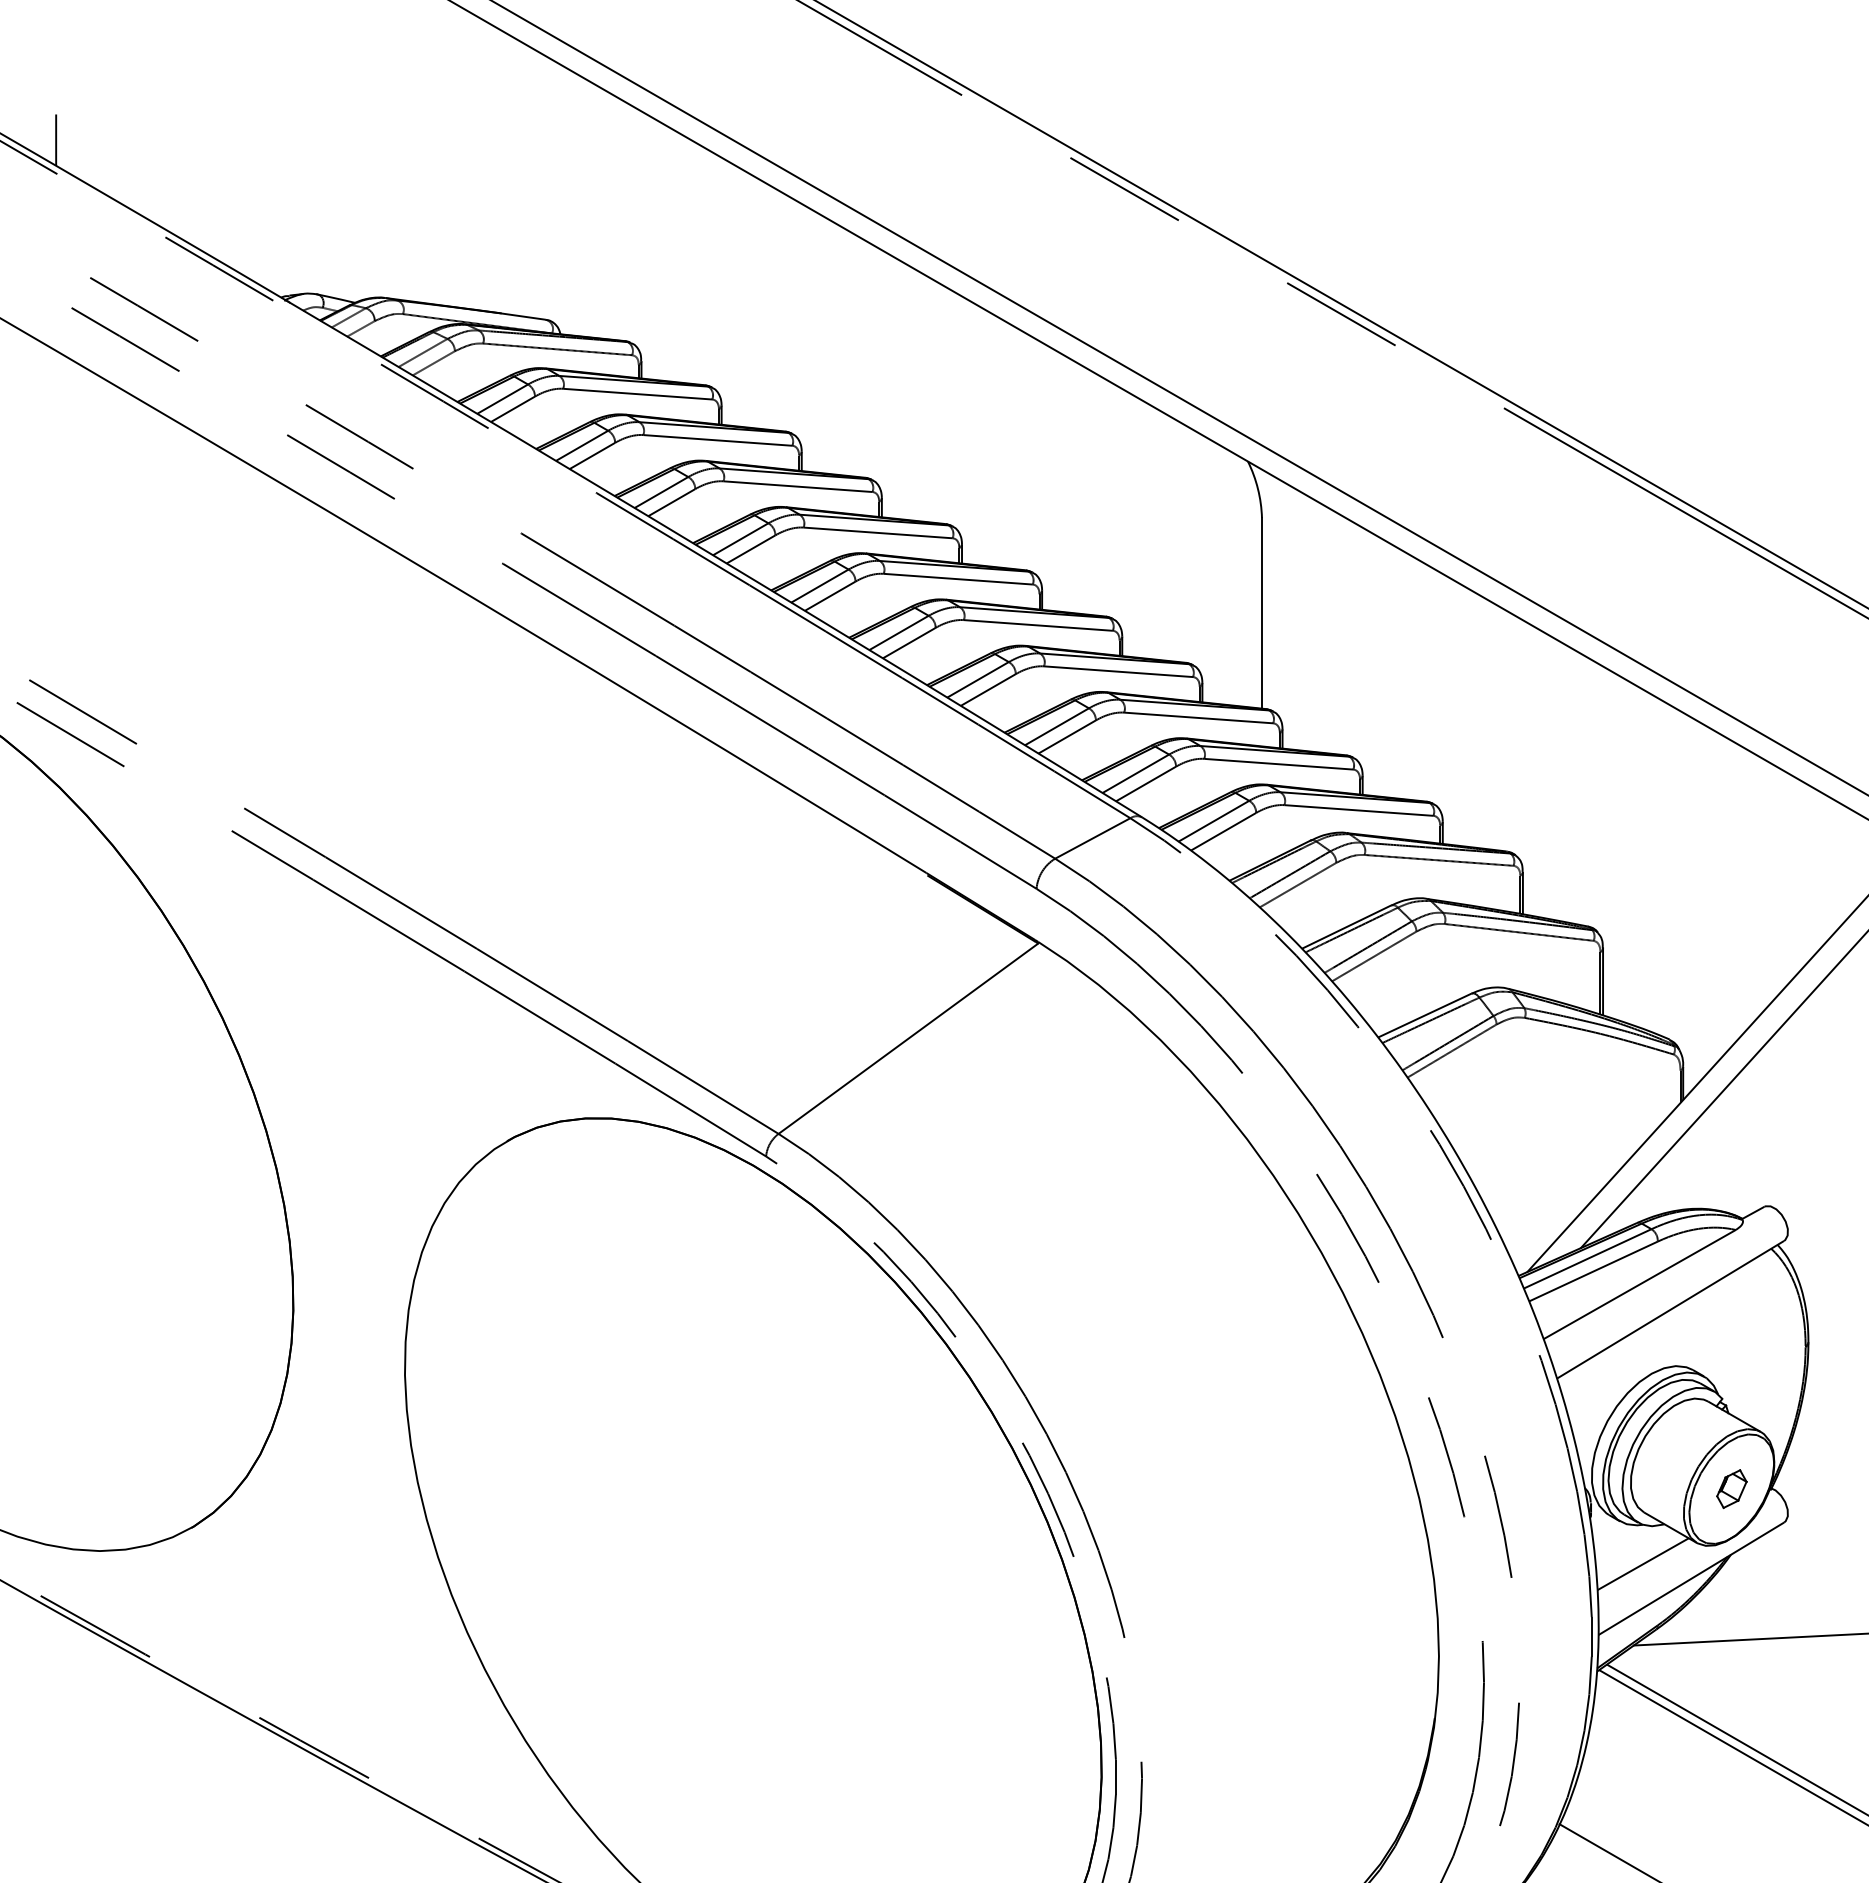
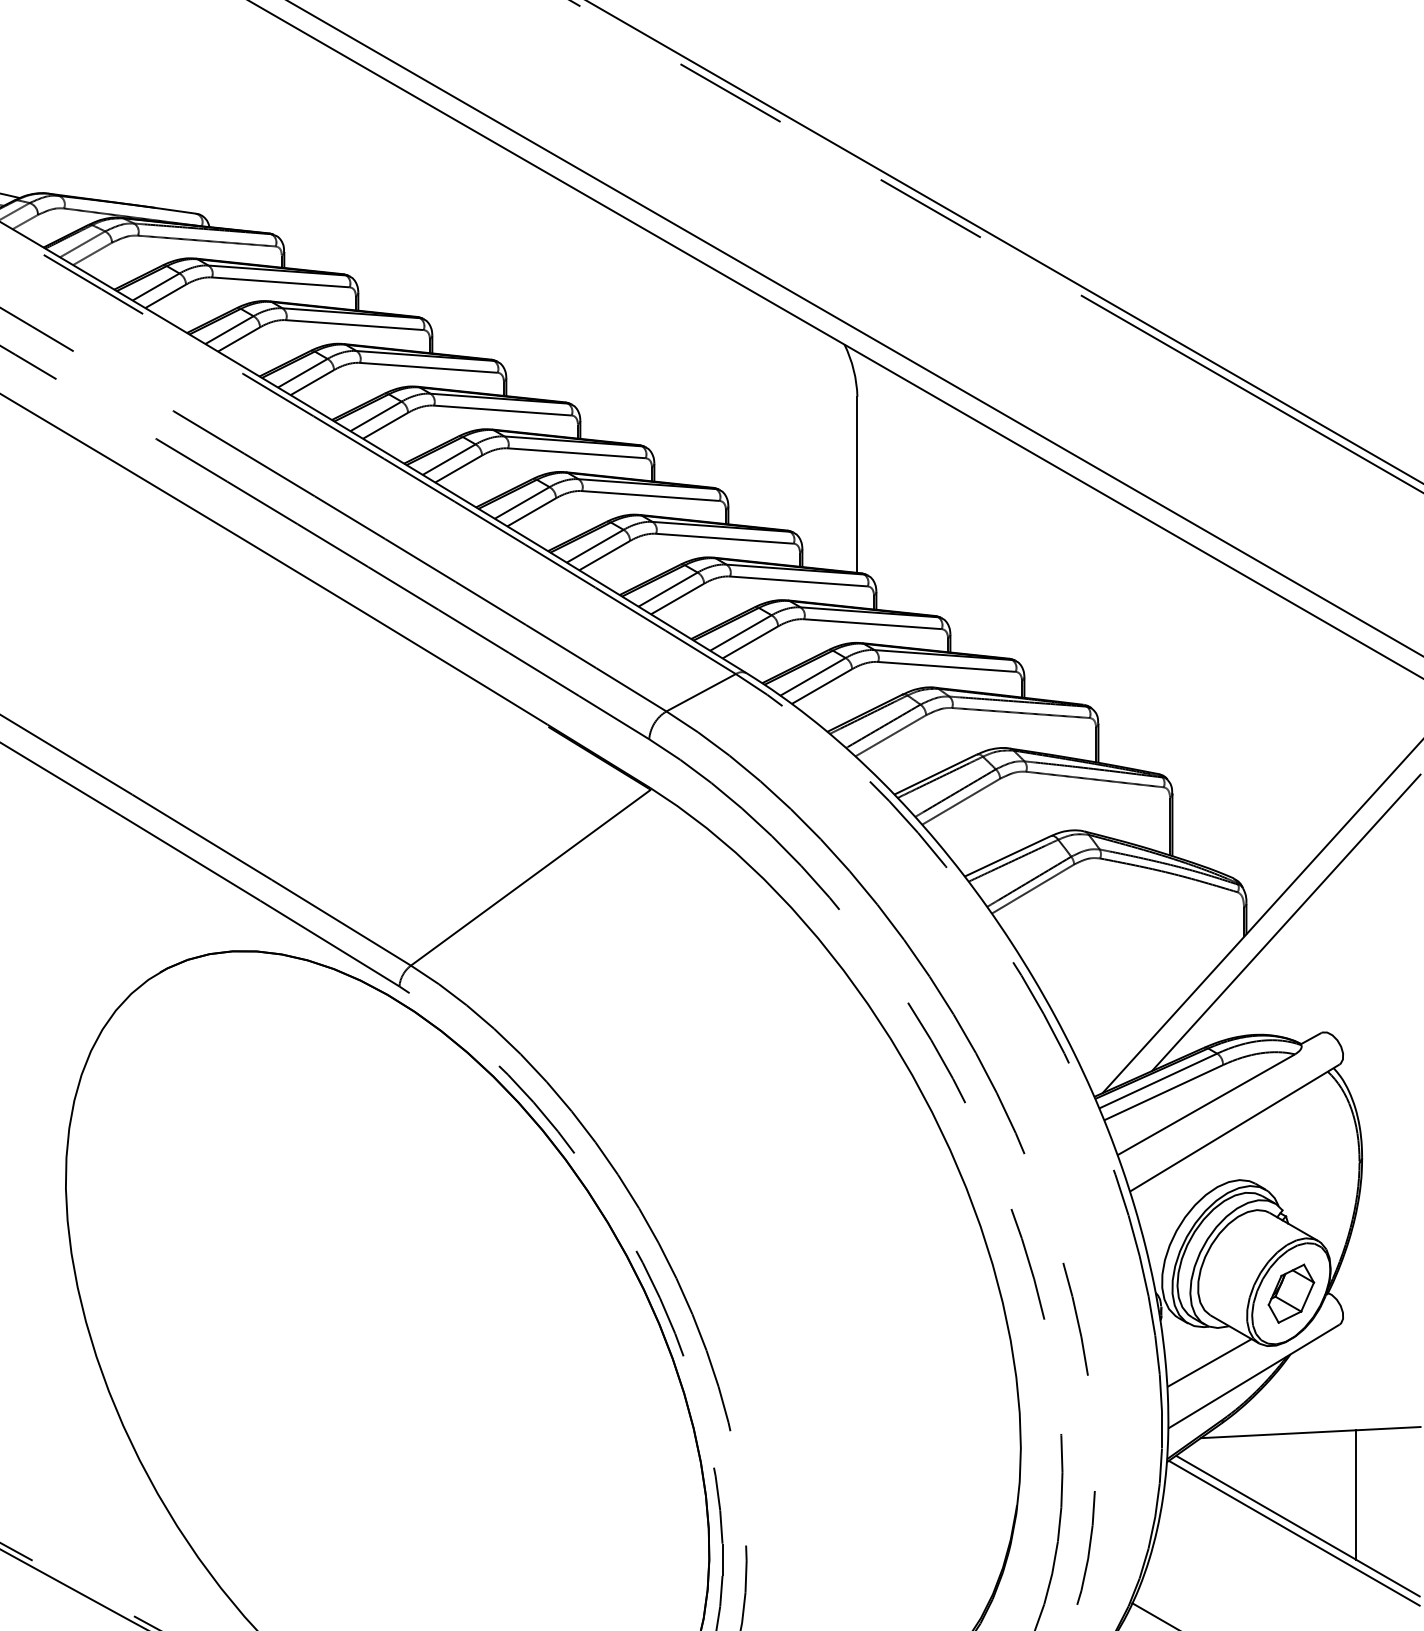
part: (1731, 1488) -> (1291, 1293), size x1.67
line: (1802, 1707) -> (1356, 1495), added

